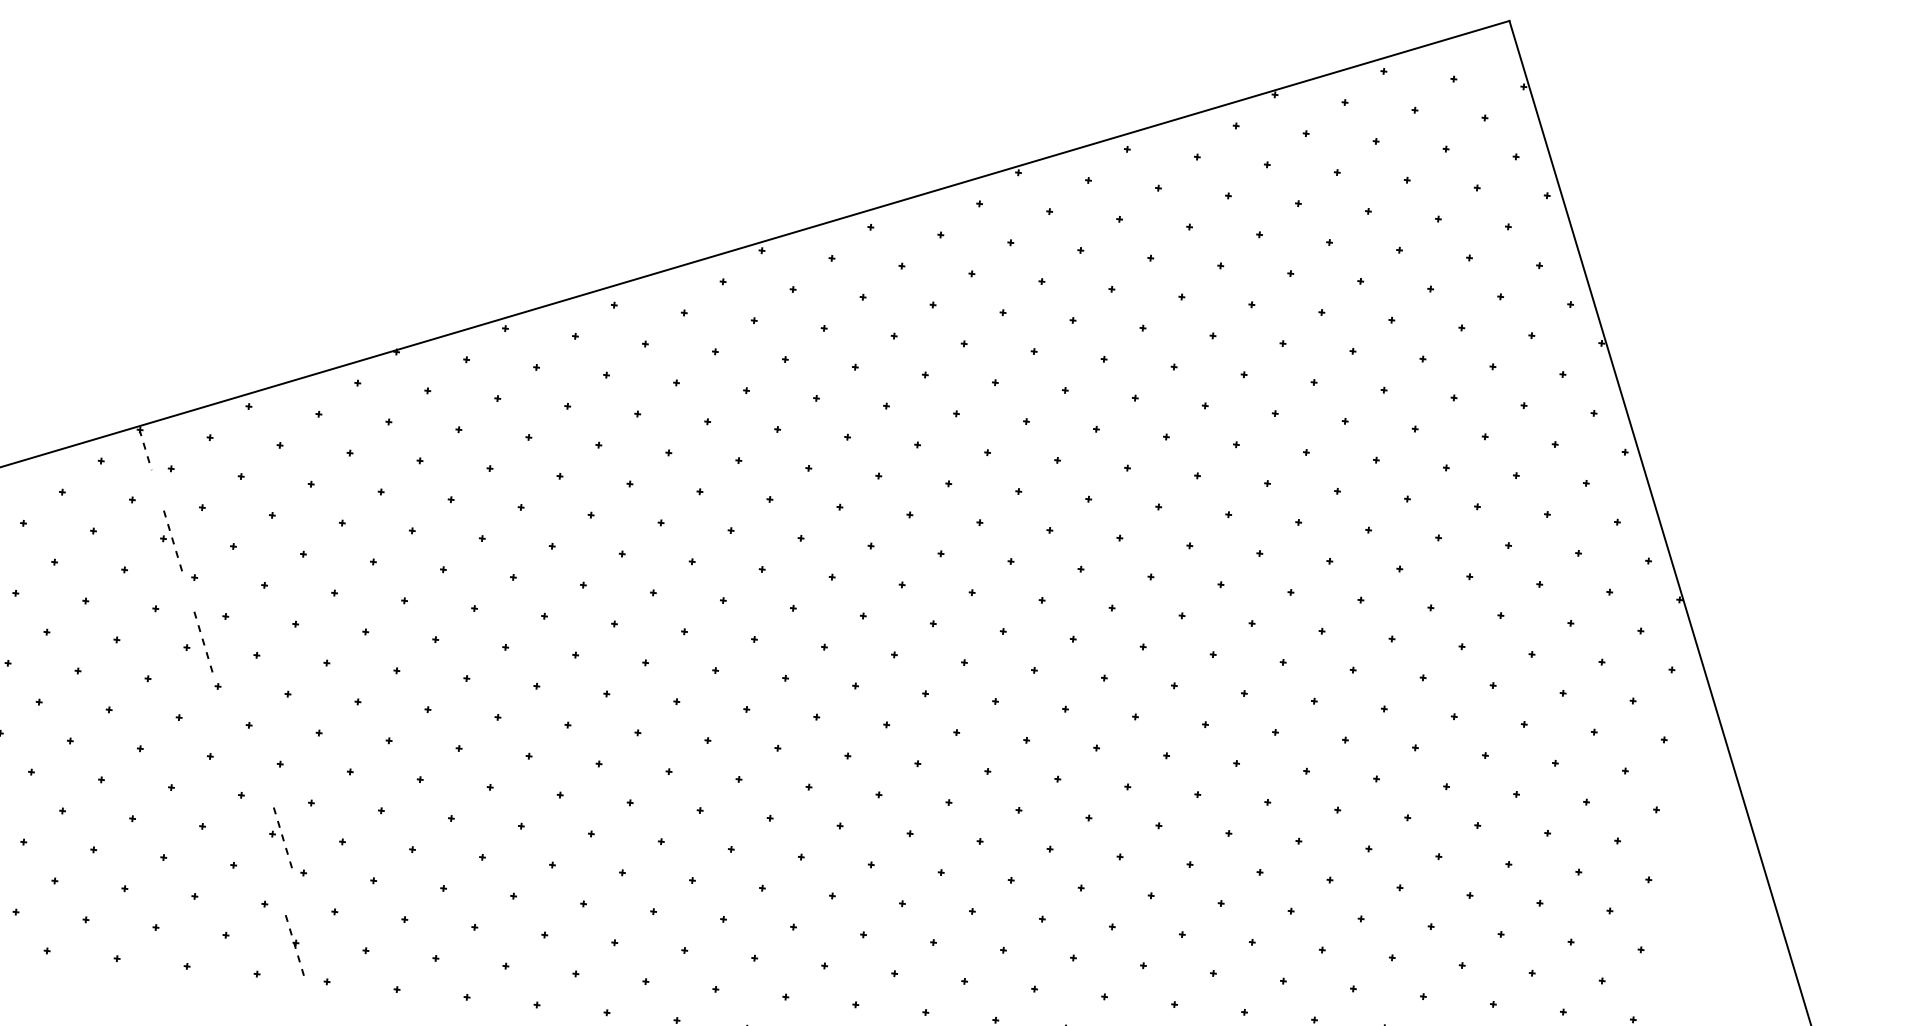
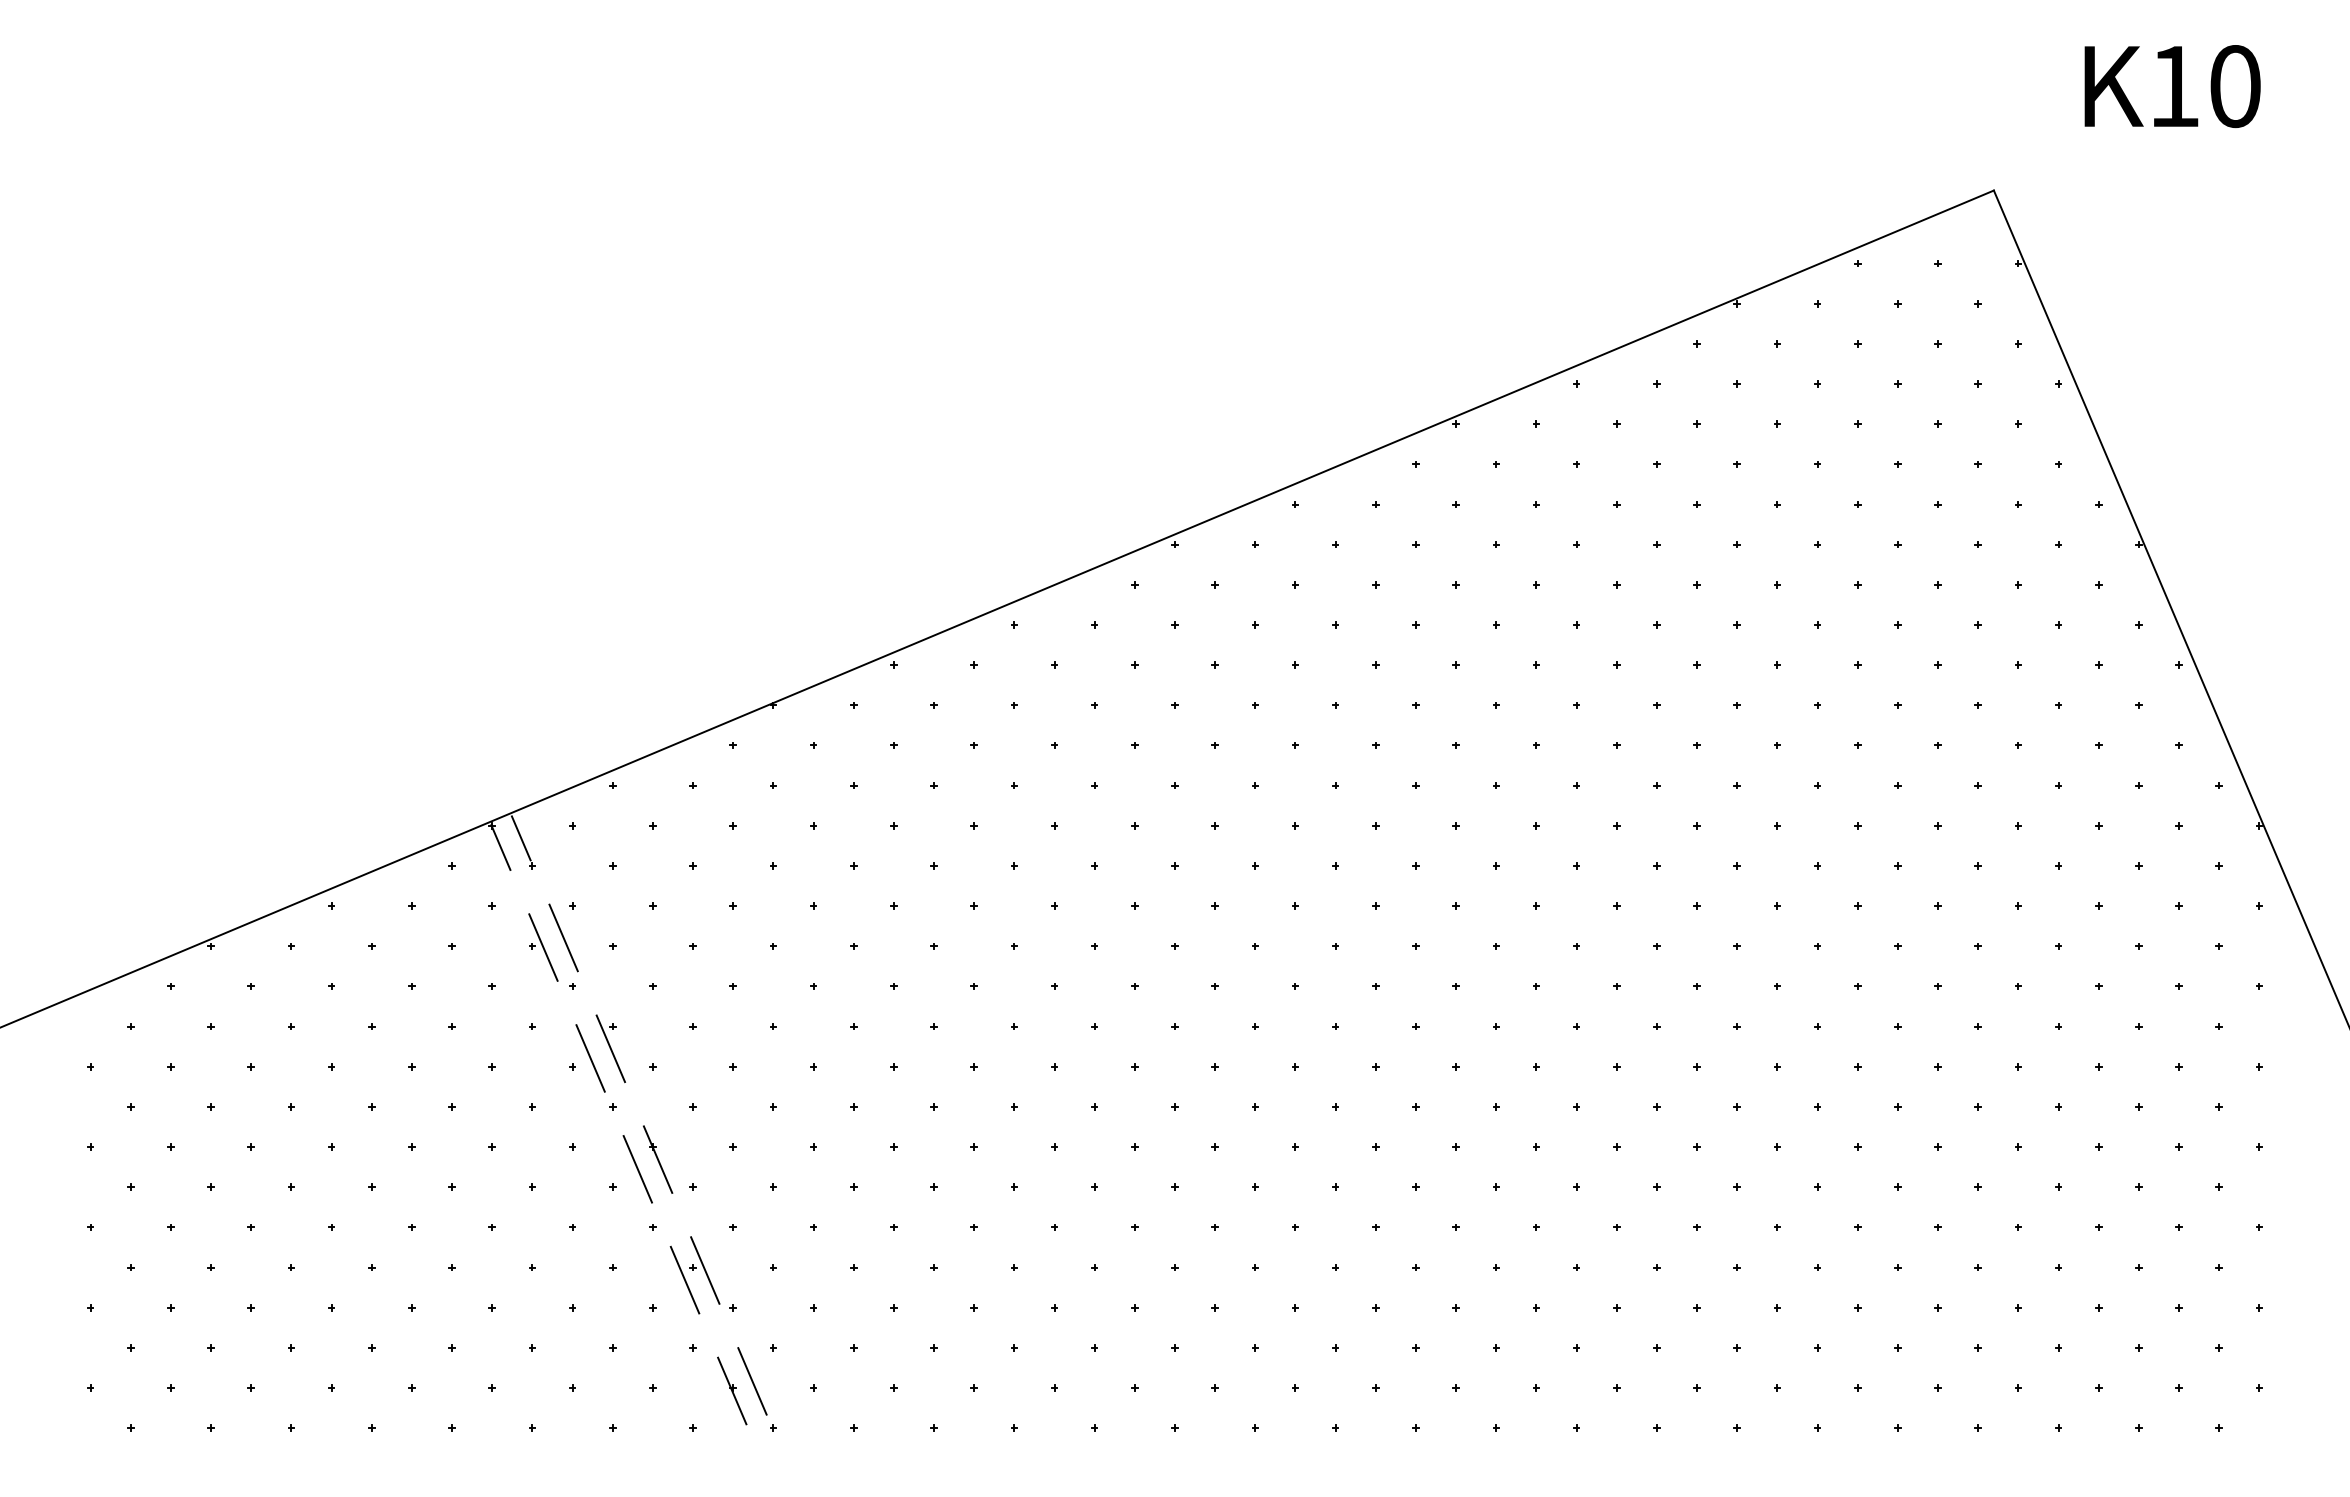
line: (163, 443) -> (520, 838), added
line: (146, 450) -> (501, 848), dashed -> solid
line: (191, 534) -> (563, 937), added
line: (172, 541) -> (543, 948), dashed -> solid
line: (221, 635) -> (610, 1048), added
line: (203, 642) -> (590, 1058), dashed -> solid
line: (252, 736) -> (657, 1159), added
line: (233, 743) -> (637, 1169), added
line: (283, 837) -> (705, 1270), dashed -> solid
line: (263, 843) -> (684, 1279), added
line: (313, 939) -> (752, 1381), added
line: (295, 945) -> (732, 1391), dashed -> solid

